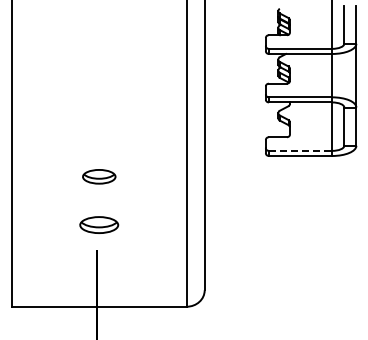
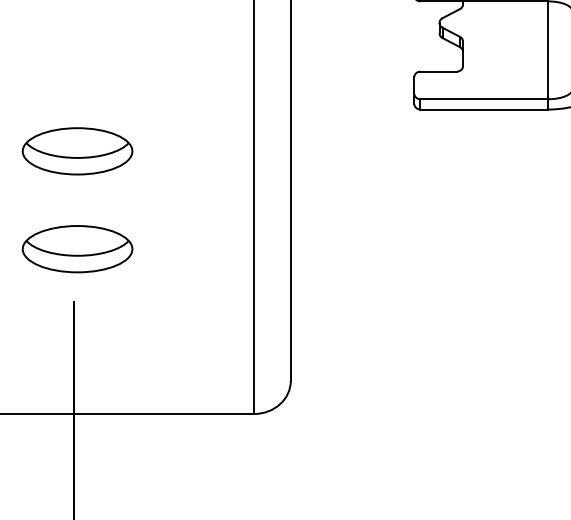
line: (300, 150) -> (484, 98), dashed -> solid
part: (99, 176) -> (78, 150), size x1.67
part: (99, 224) -> (78, 247), size x1.43

